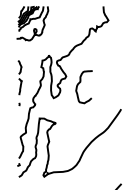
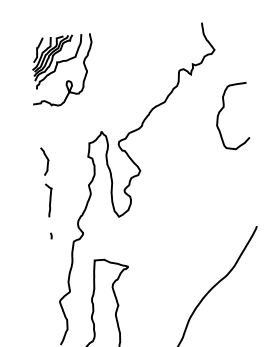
curve: (80, 83) -> (224, 110), moved

